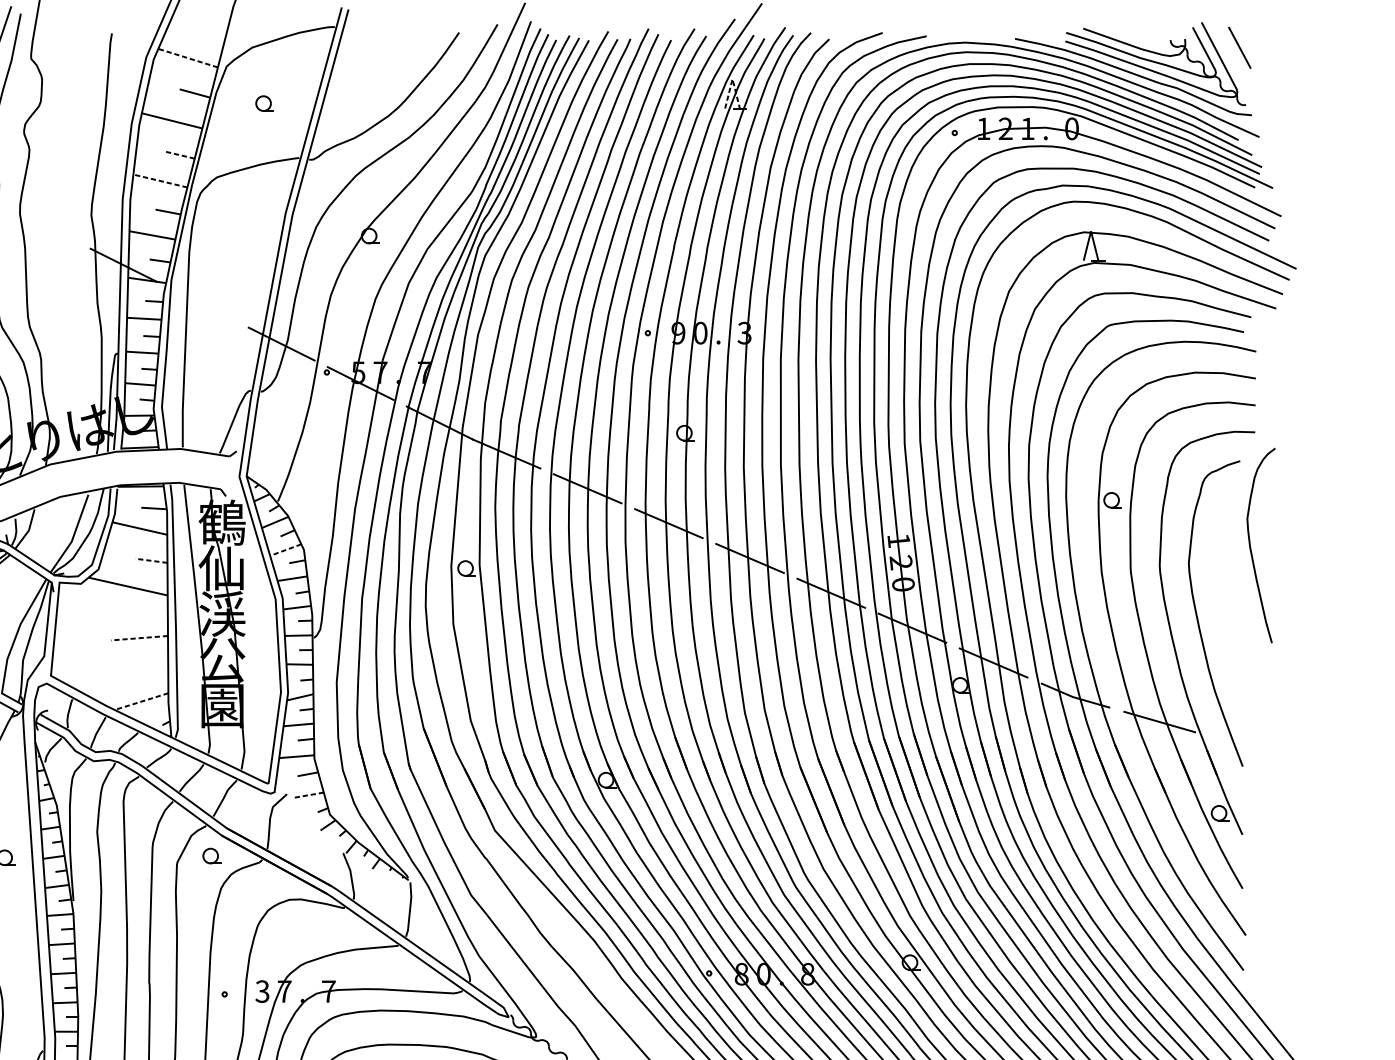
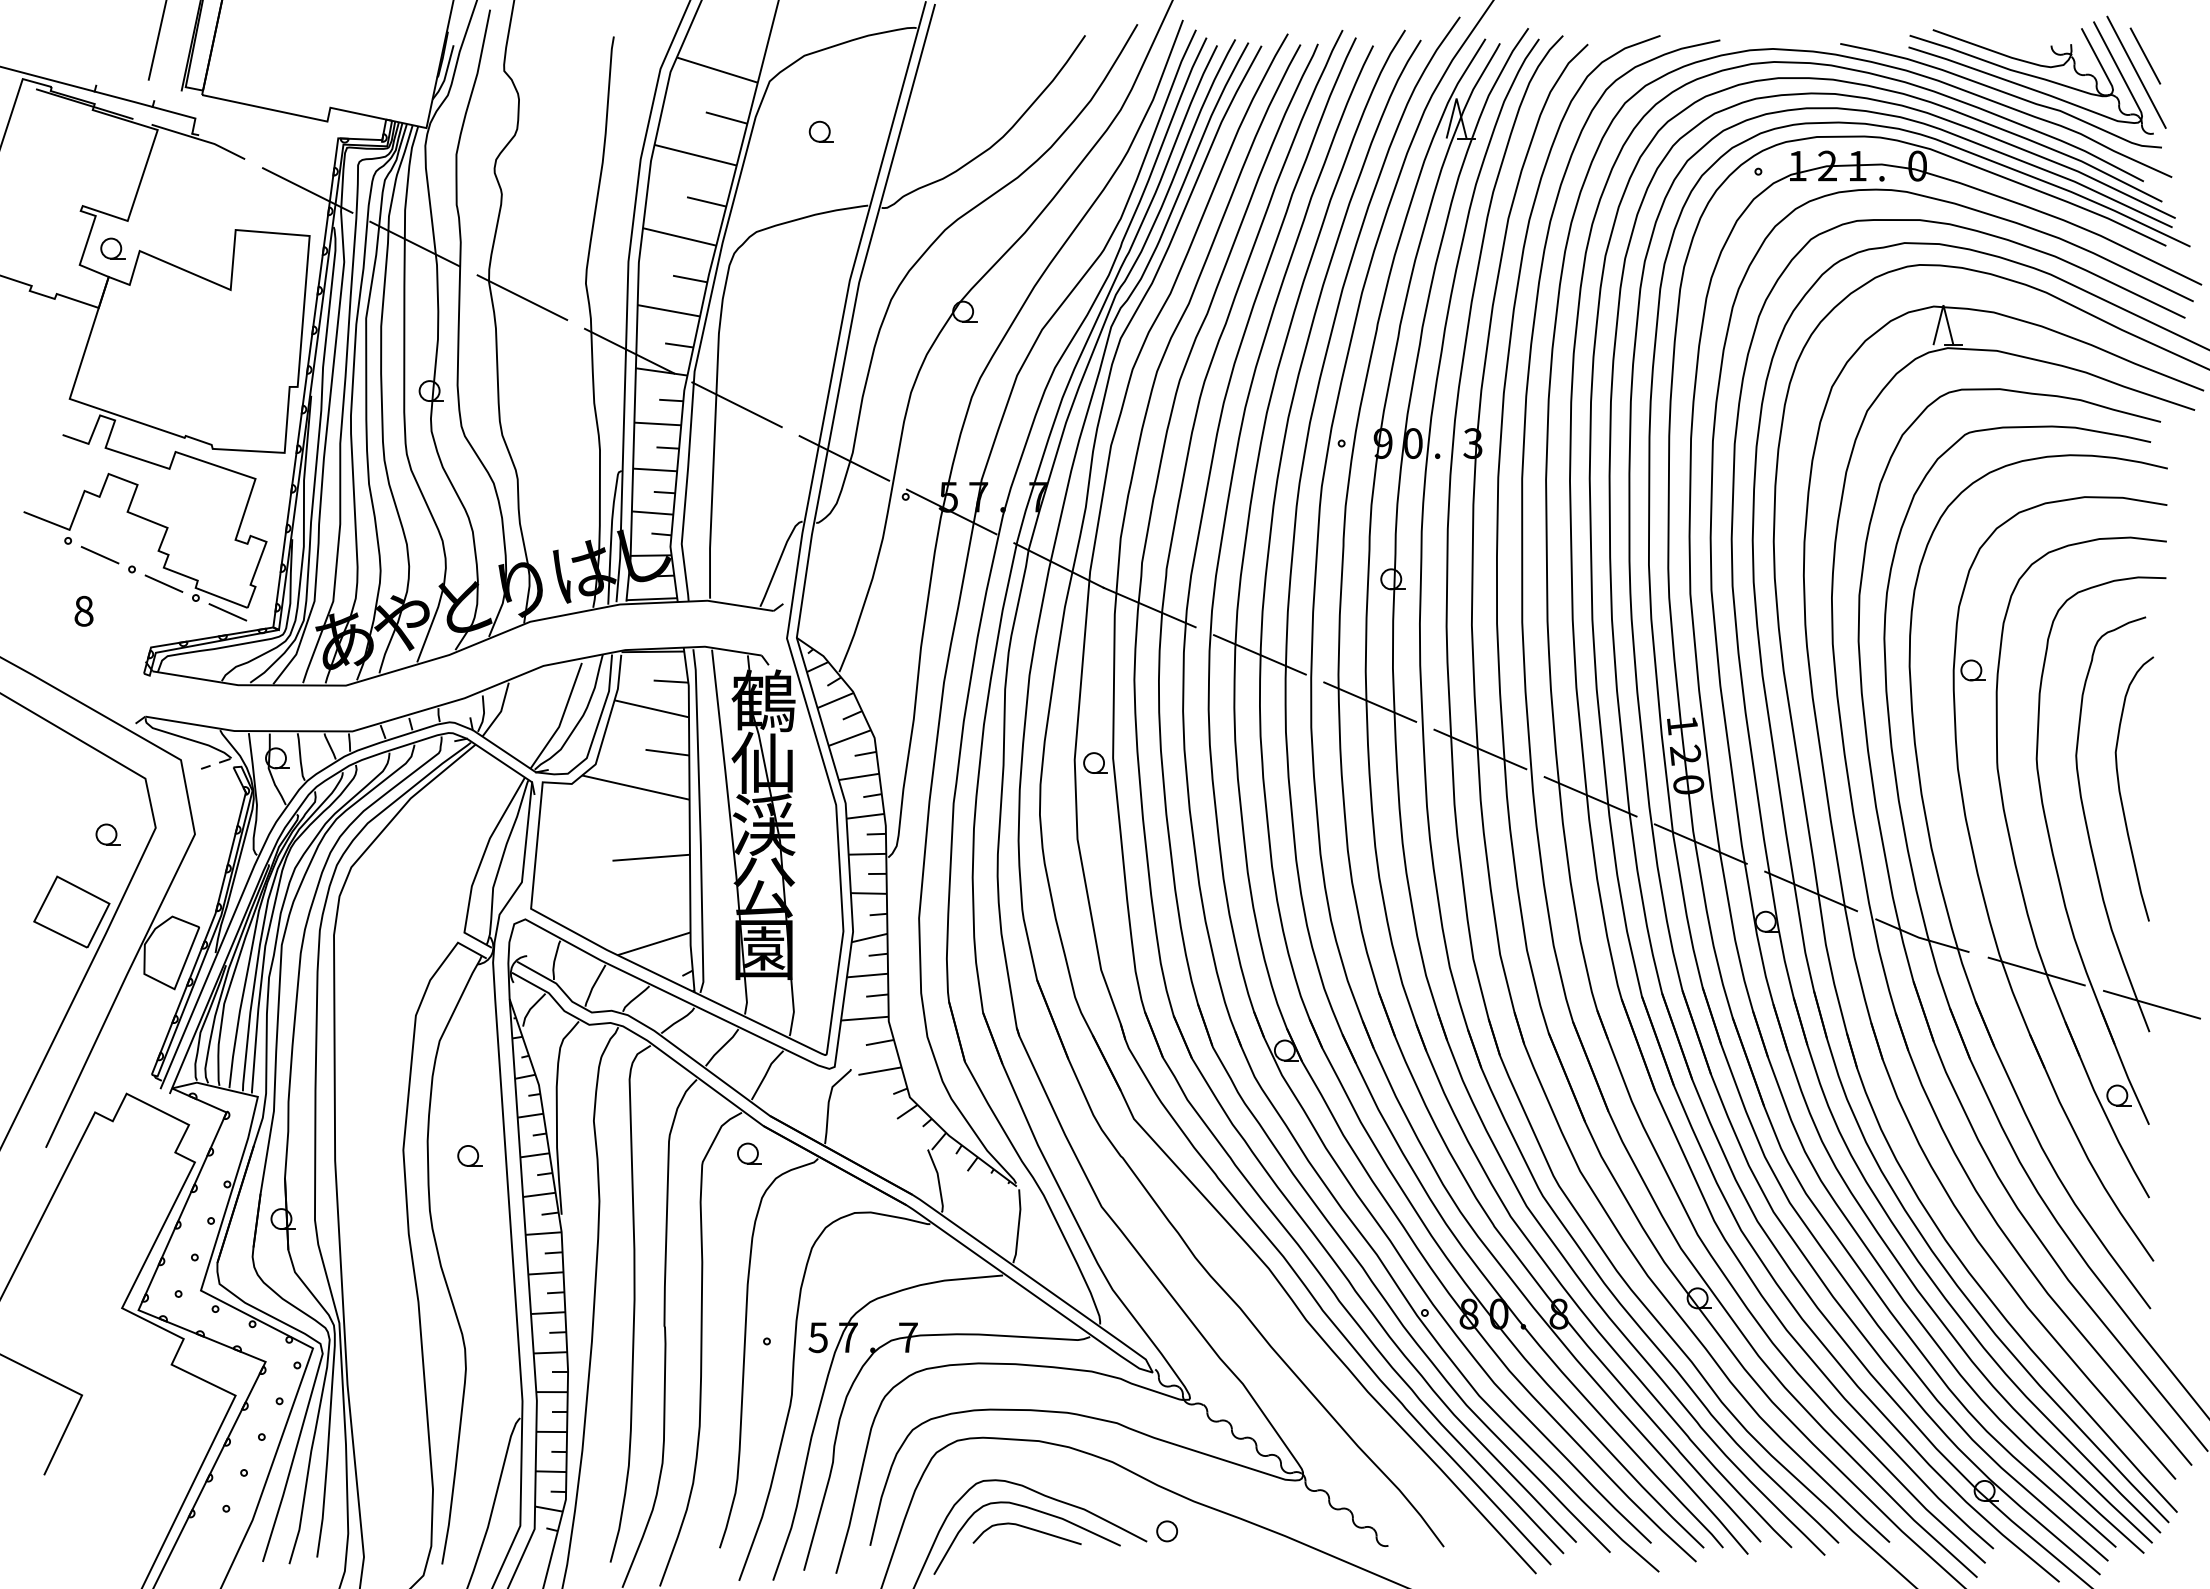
line: (187, 57) -> (716, 69), dashed -> solid
line: (1233, 59) -> (2136, 71), added
line: (732, 79) -> (1456, 98), dashed -> solid
line: (180, 154) -> (706, 201), dashed -> solid
line: (160, 180) -> (679, 236), dashed -> solid
line: (44, 225) -> (522, 297), added
line: (202, 304) -> (736, 404), added
curve: (1250, 545) -> (2120, 788), moved
line: (285, 550) -> (849, 738), dashed -> solid
line: (150, 560) -> (666, 752), dashed -> solid
line: (139, 638) -> (651, 857), dashed -> solid
line: (141, 701) -> (653, 943), dashed -> solid
line: (1244, 746) -> (2151, 1004), added
line: (307, 795) -> (879, 1071), dashed -> solid
text: (261, 991) -> (817, 1337), 3 -> 5

